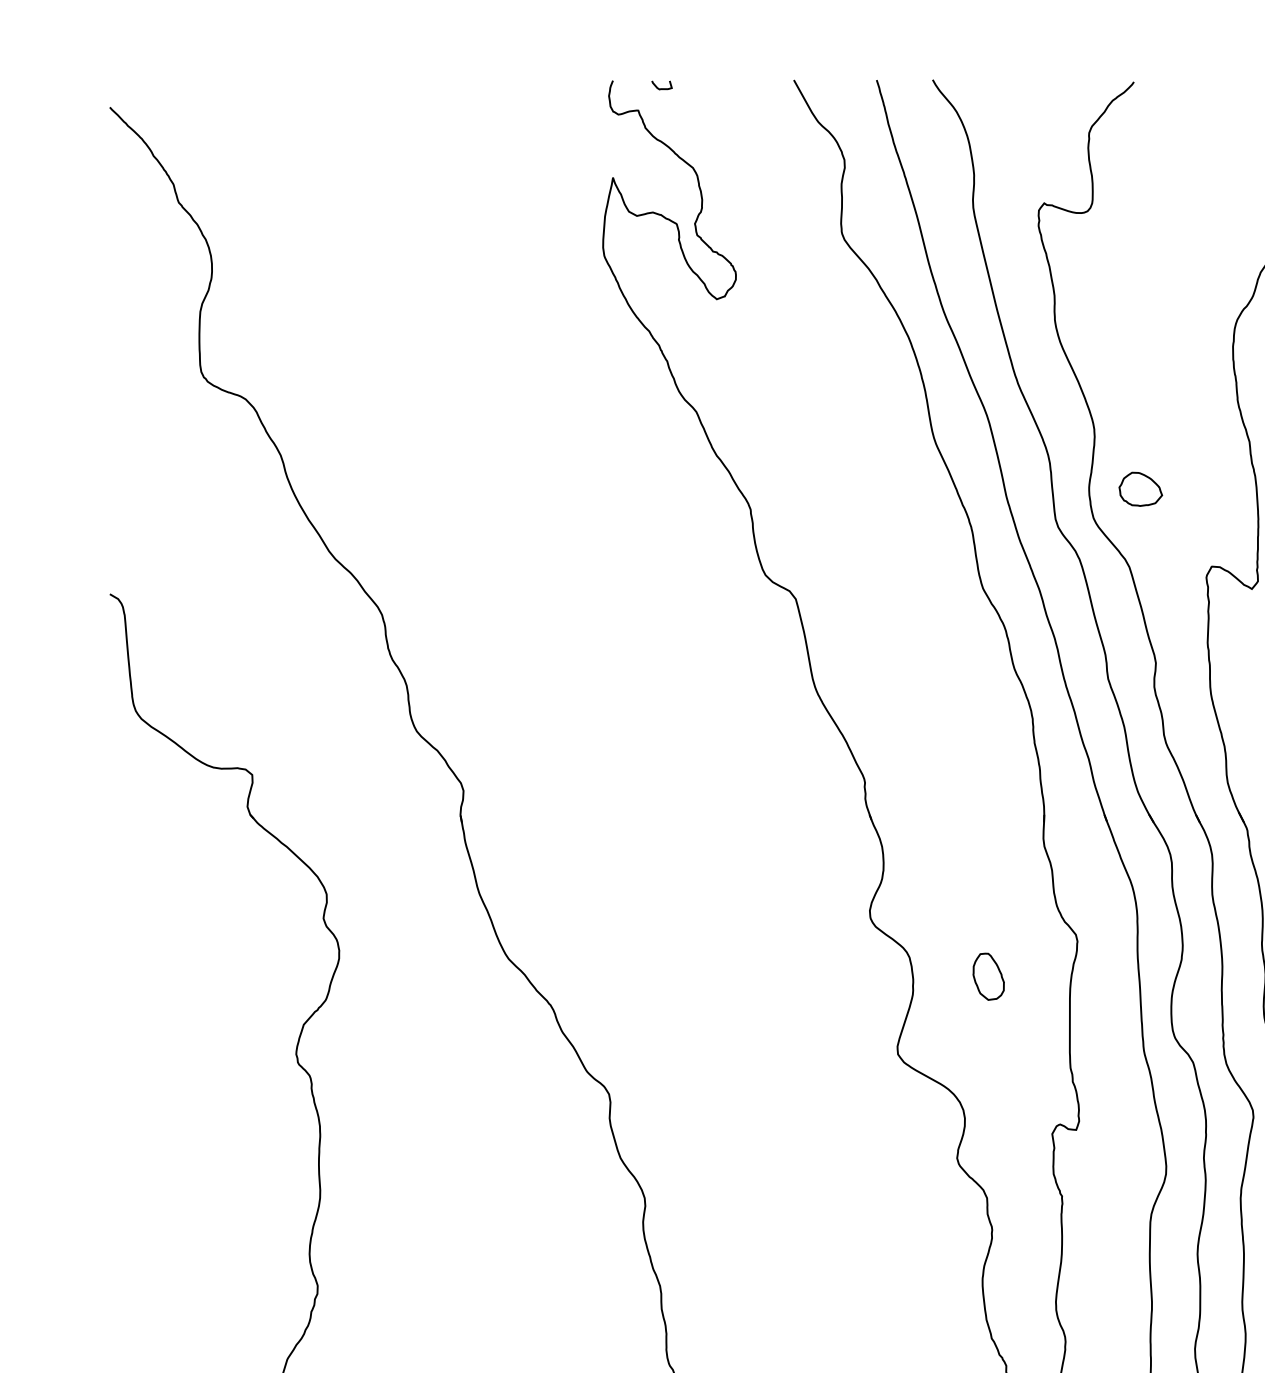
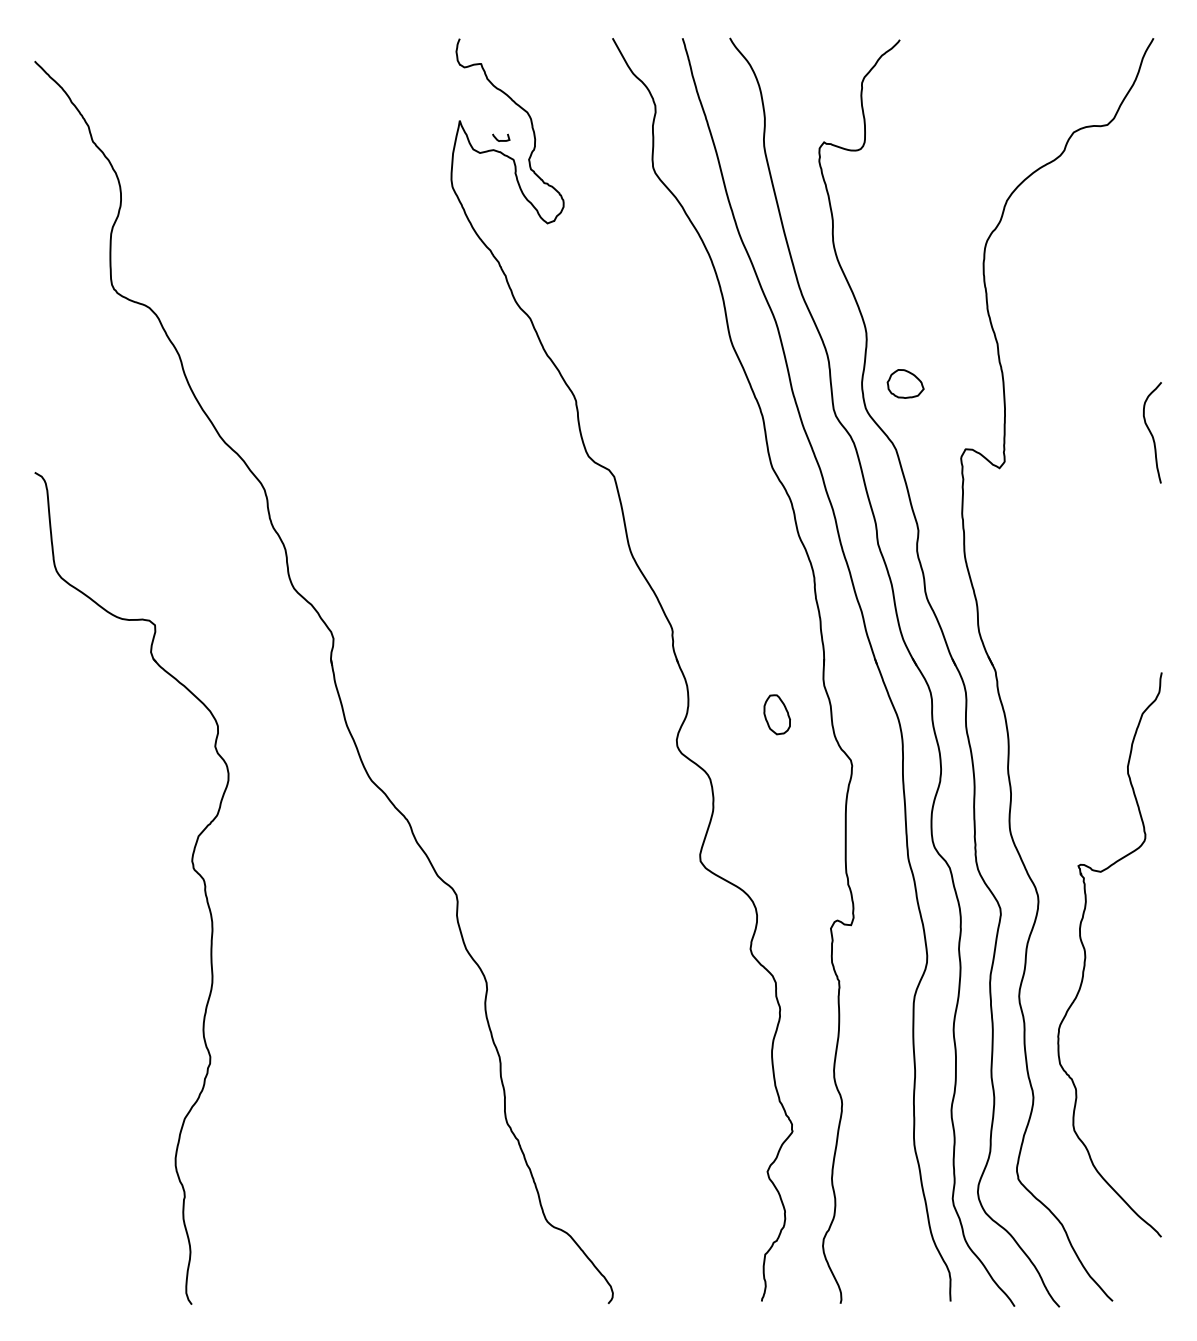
curve: (662, 88) -> (501, 140), moved
part: (987, 976) -> (776, 714), moved

